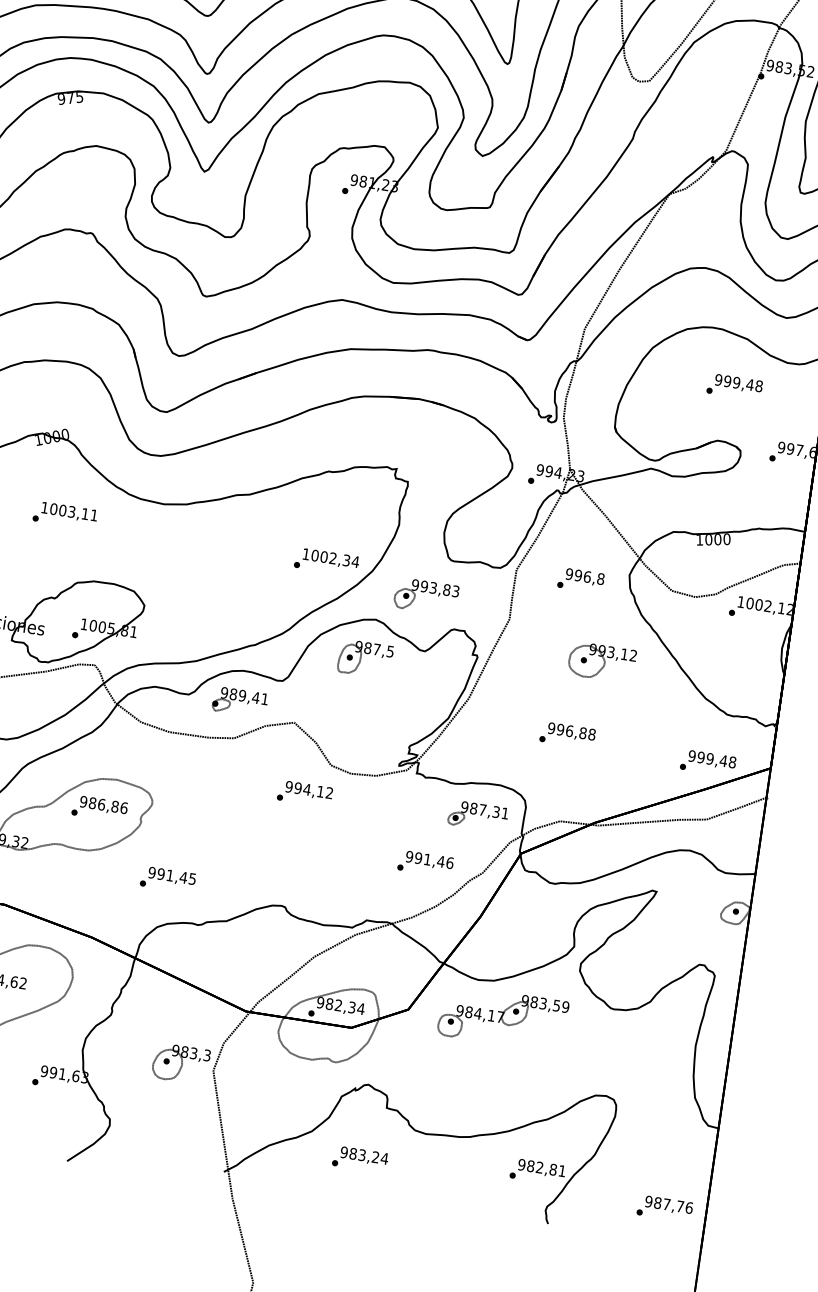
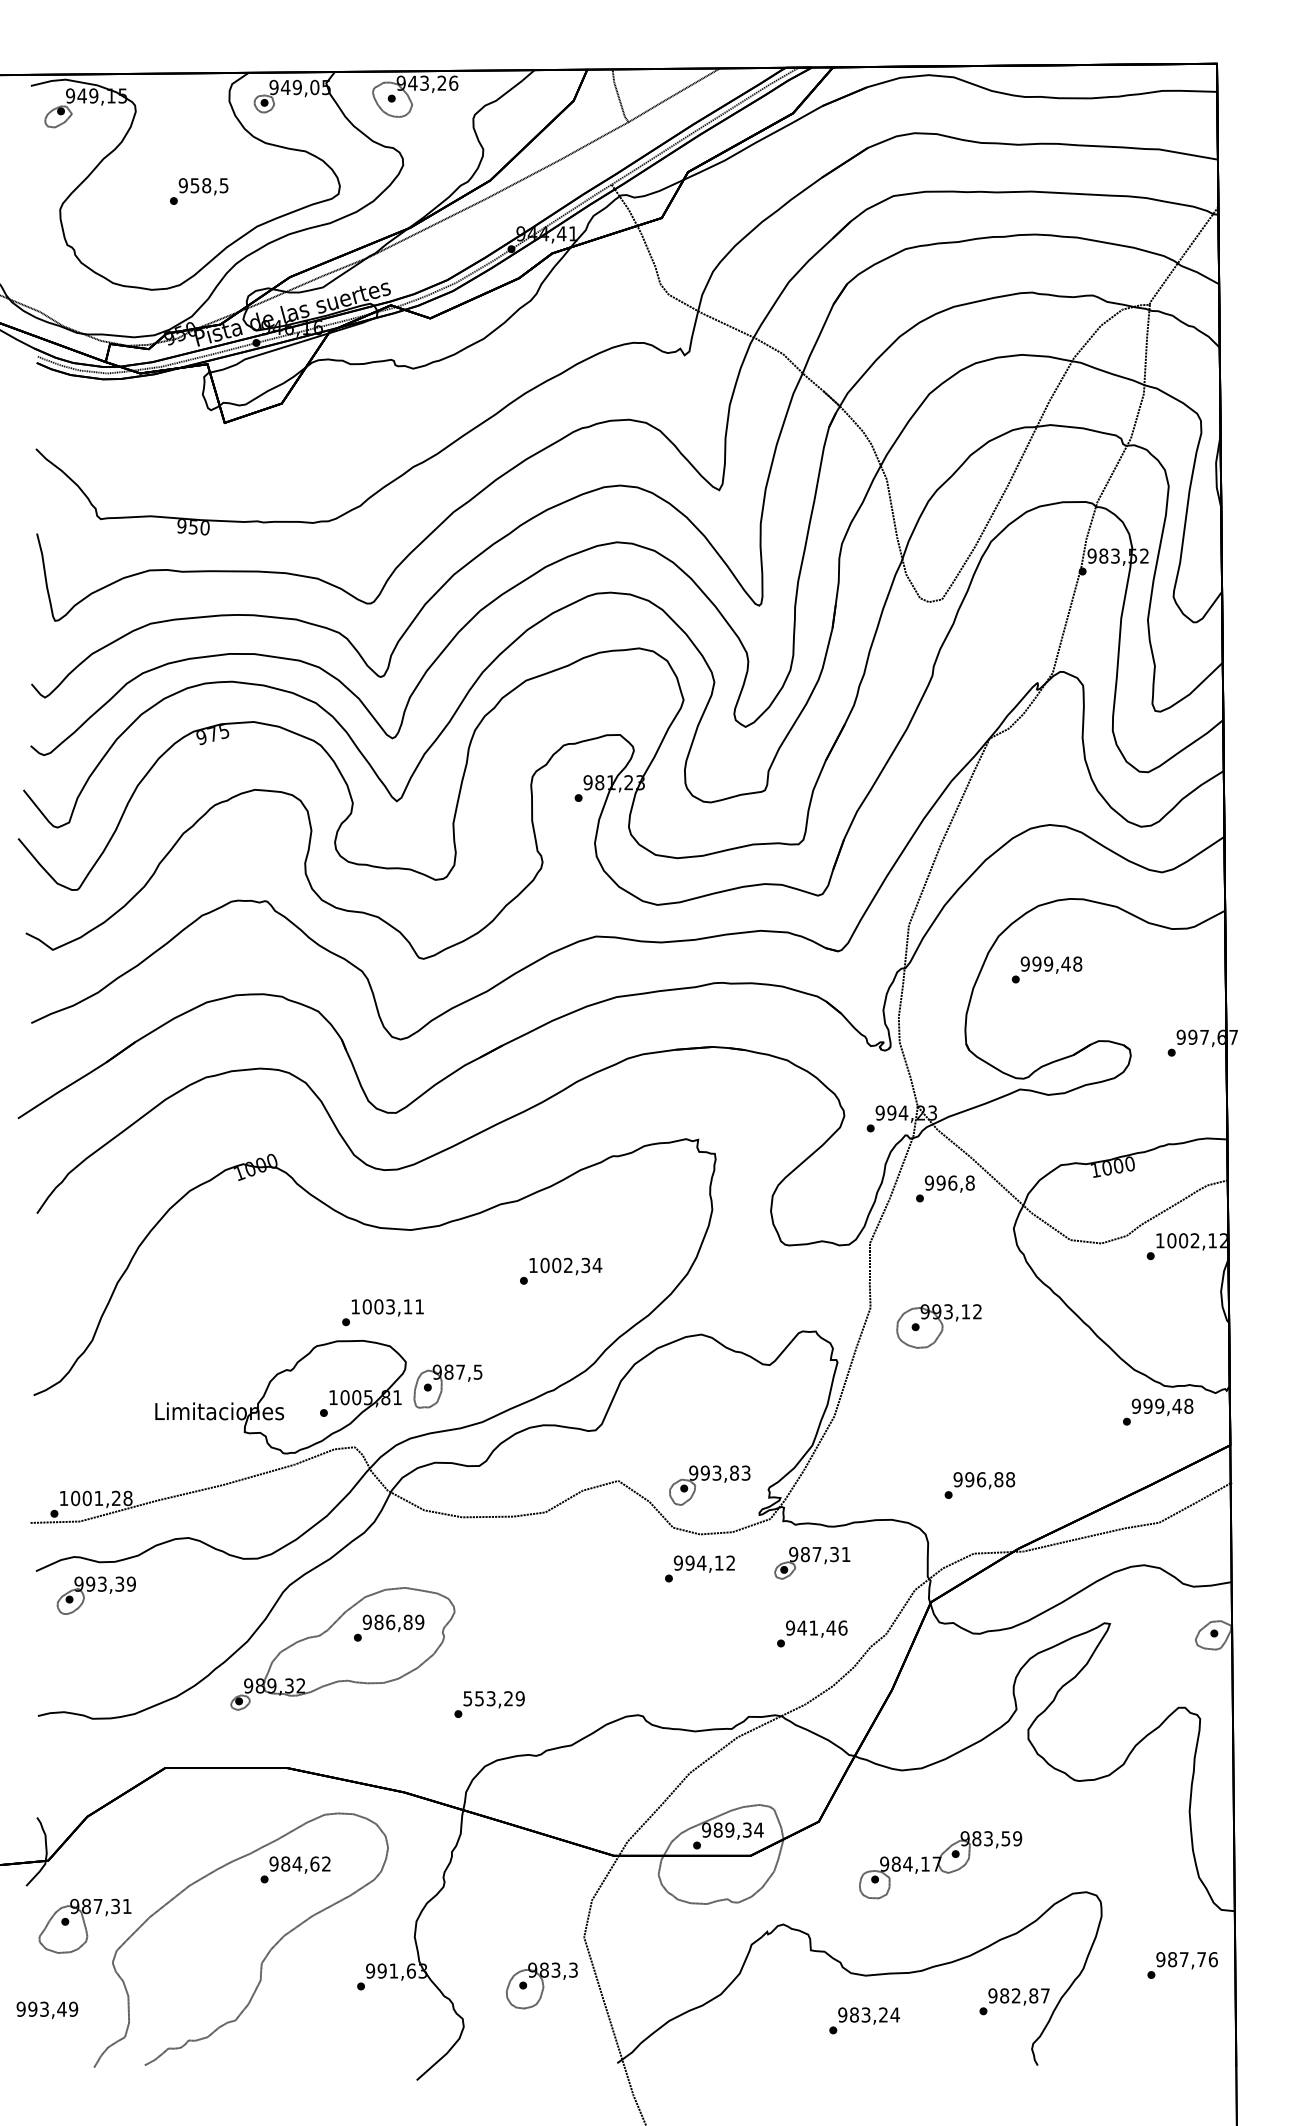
text: (734, 386) -> (1046, 969), moved
text: (64, 515) -> (382, 1312), moved
text: (327, 561) -> (561, 1270), moved
text: (581, 580) -> (945, 1188), moved
part: (426, 596) -> (709, 1485), moved
part: (365, 659) -> (447, 1386), moved
part: (601, 662) -> (938, 1326), moved
part: (239, 702) -> (545, 1465), removed
text: (567, 735) -> (979, 1485), moved
text: (708, 762) -> (1158, 1411), moved
text: (304, 793) -> (699, 1568), moved
text: (124, 807) -> (419, 1621), 986,86 -> 986,89
part: (478, 816) -> (812, 1563), moved
text: (418, 857) -> (801, 1627), 991,46 -> 941,46
text: (171, 875) -> (493, 1698), 991,45 -> 553,29
text: (338, 1004) -> (729, 1829), 982,34 -> 989,34
part: (503, 1018) -> (940, 1865), moved
part: (180, 1063) -> (541, 1985), moved
text: (360, 1159) -> (864, 2020), moved
text: (562, 1170) -> (1045, 1995), 982,81 -> 982,87
text: (664, 1208) -> (1182, 1965), moved

